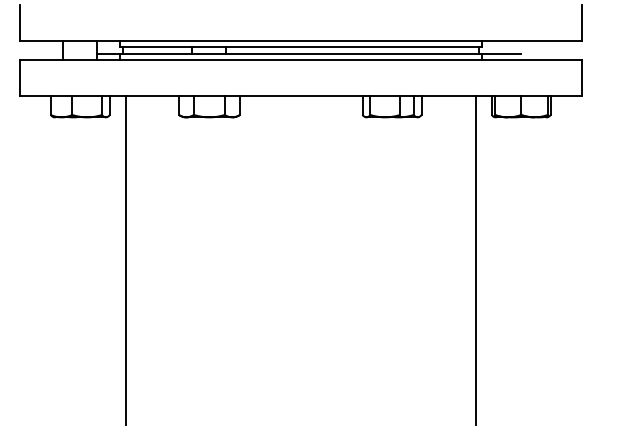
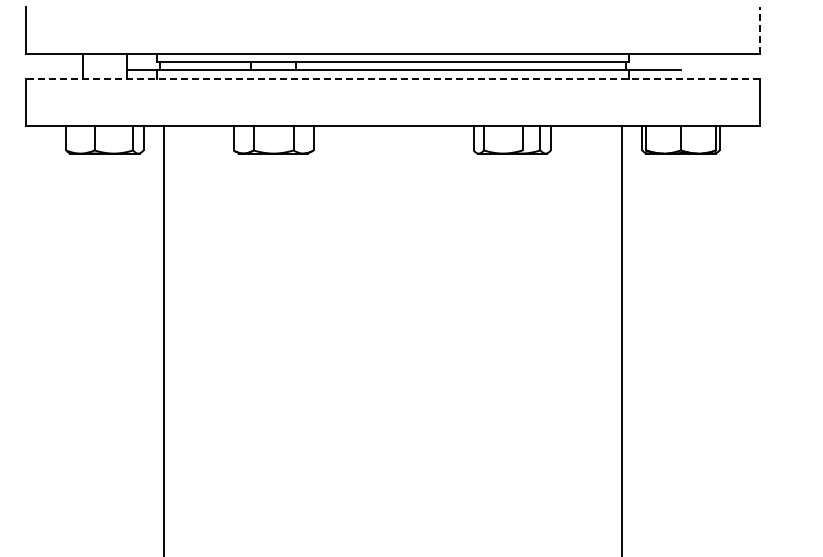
line: (582, 23) -> (760, 30), solid -> dashed
line: (300, 59) -> (392, 78), solid -> dashed

